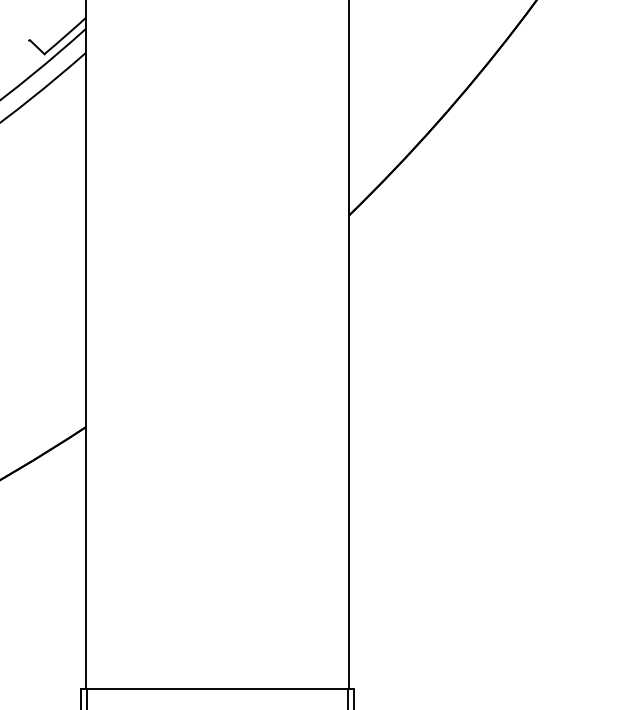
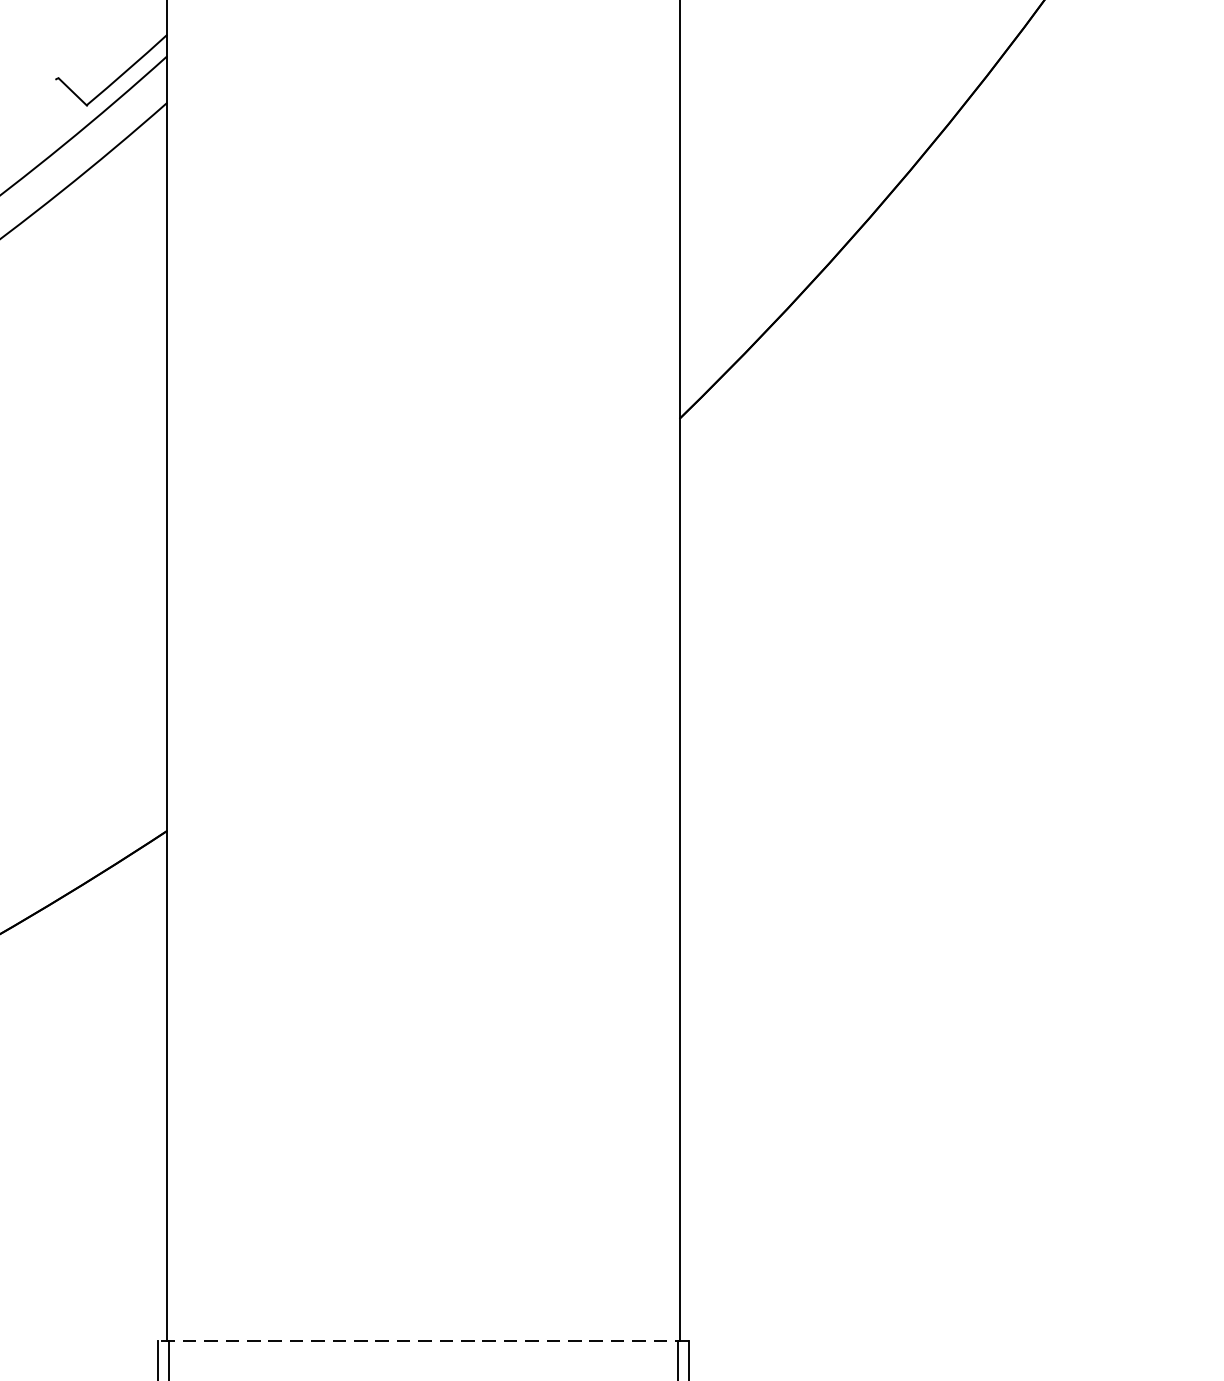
line: (217, 689) -> (423, 1341), solid -> dashed

